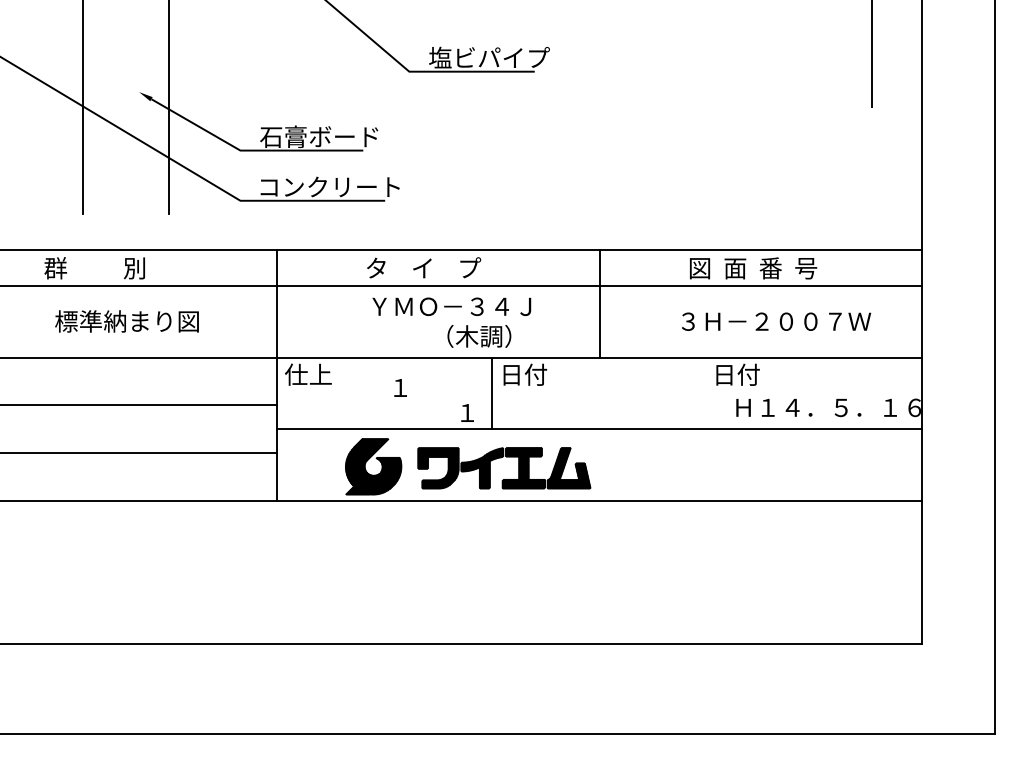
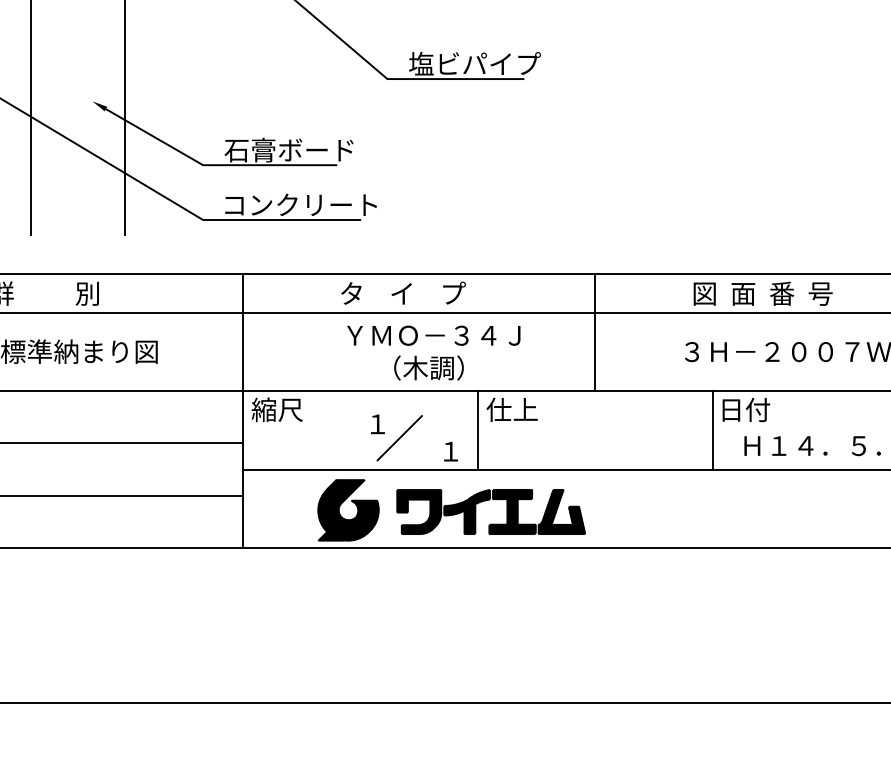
text: (479, 336) -> (429, 368), moved
text: (308, 374) -> (277, 409), 仕上 -> 縮尺
text: (523, 374) -> (512, 409), 日付 -> 仕上
line: (707, 393) -> (712, 430), added
line: (420, 400) -> (399, 438), added

